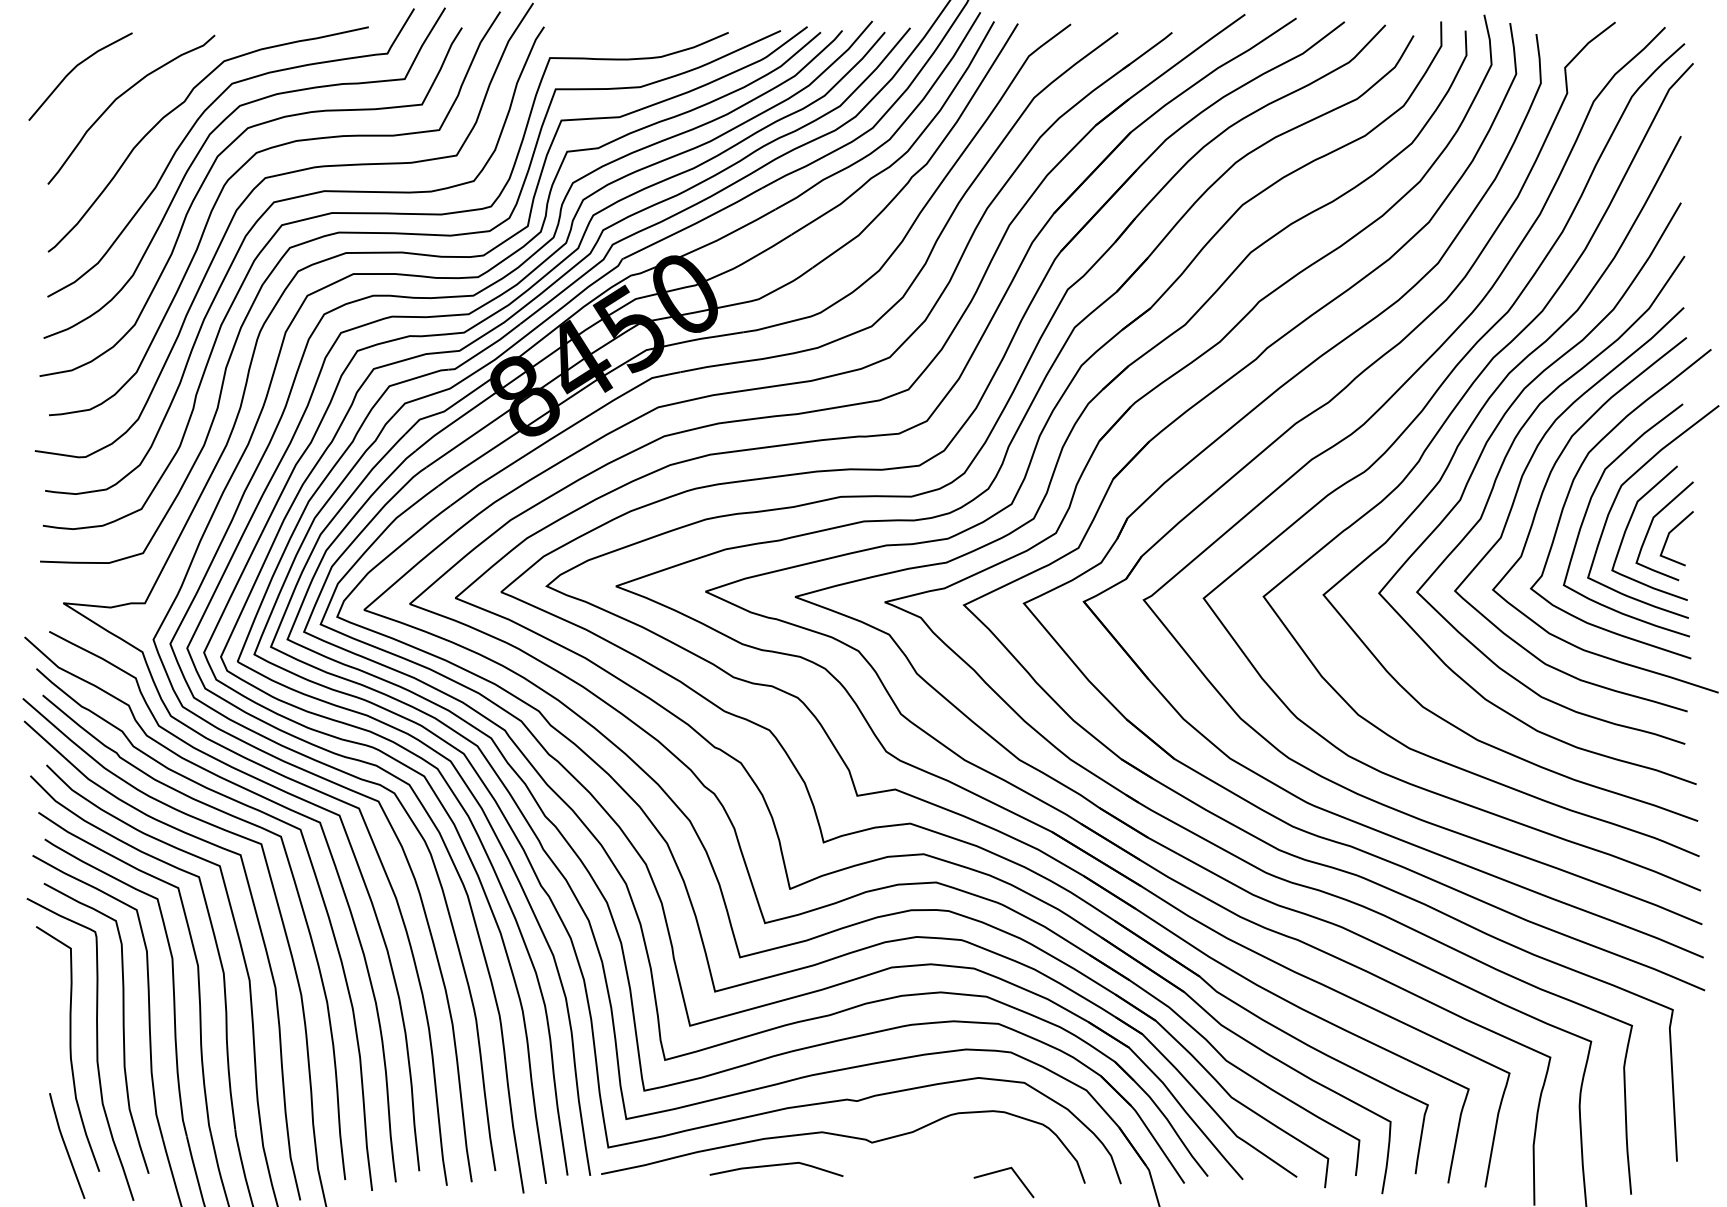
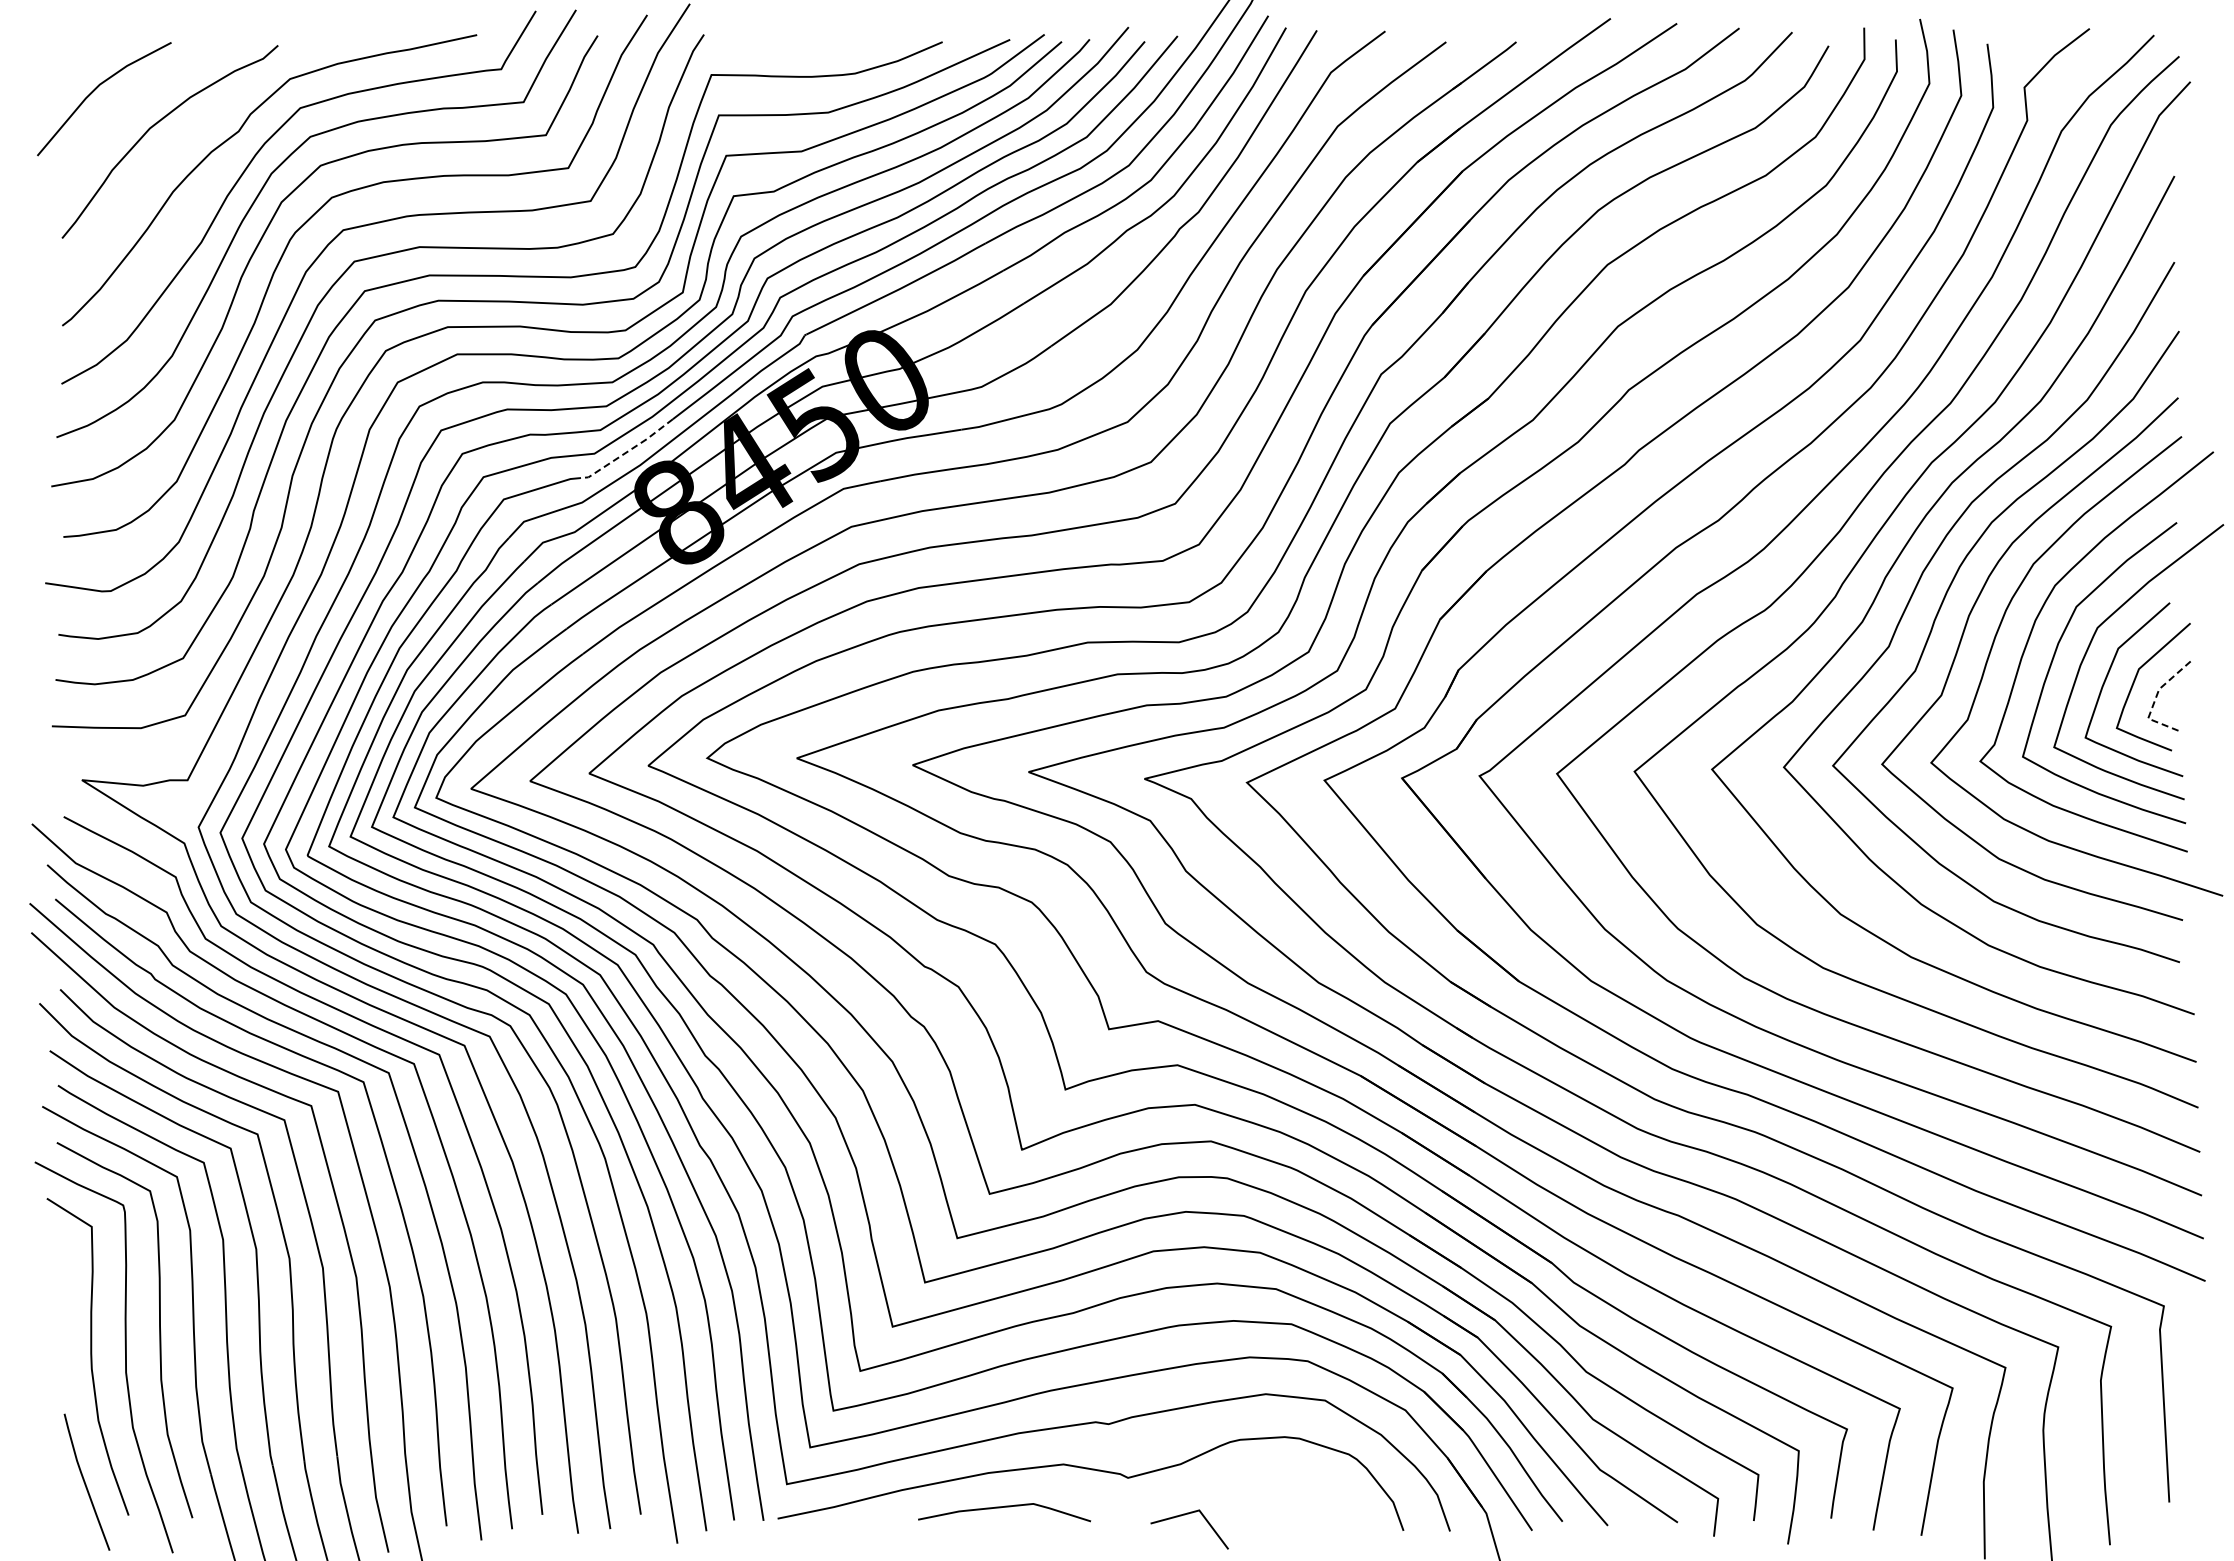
line: (485, 349) -> (627, 451), solid -> dashed
line: (1666, 541) -> (2155, 700), solid -> dashed
line: (1000, 1171) -> (1185, 1515), moved

